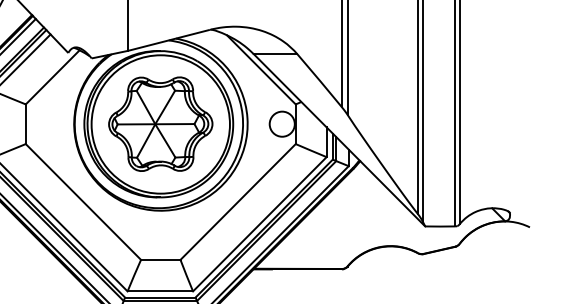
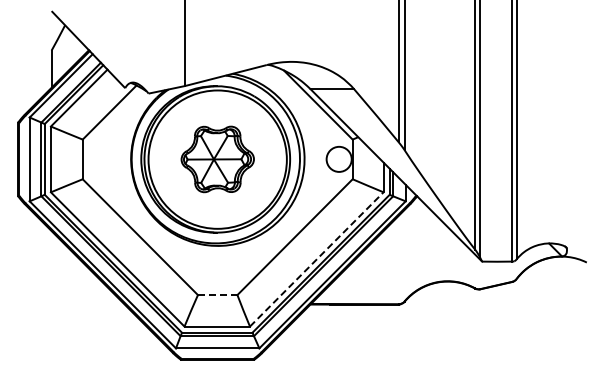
part: (160, 124) -> (217, 159), size x0.7
line: (259, 224) -> (316, 259), solid -> dashed
line: (160, 260) -> (217, 295), solid -> dashed

